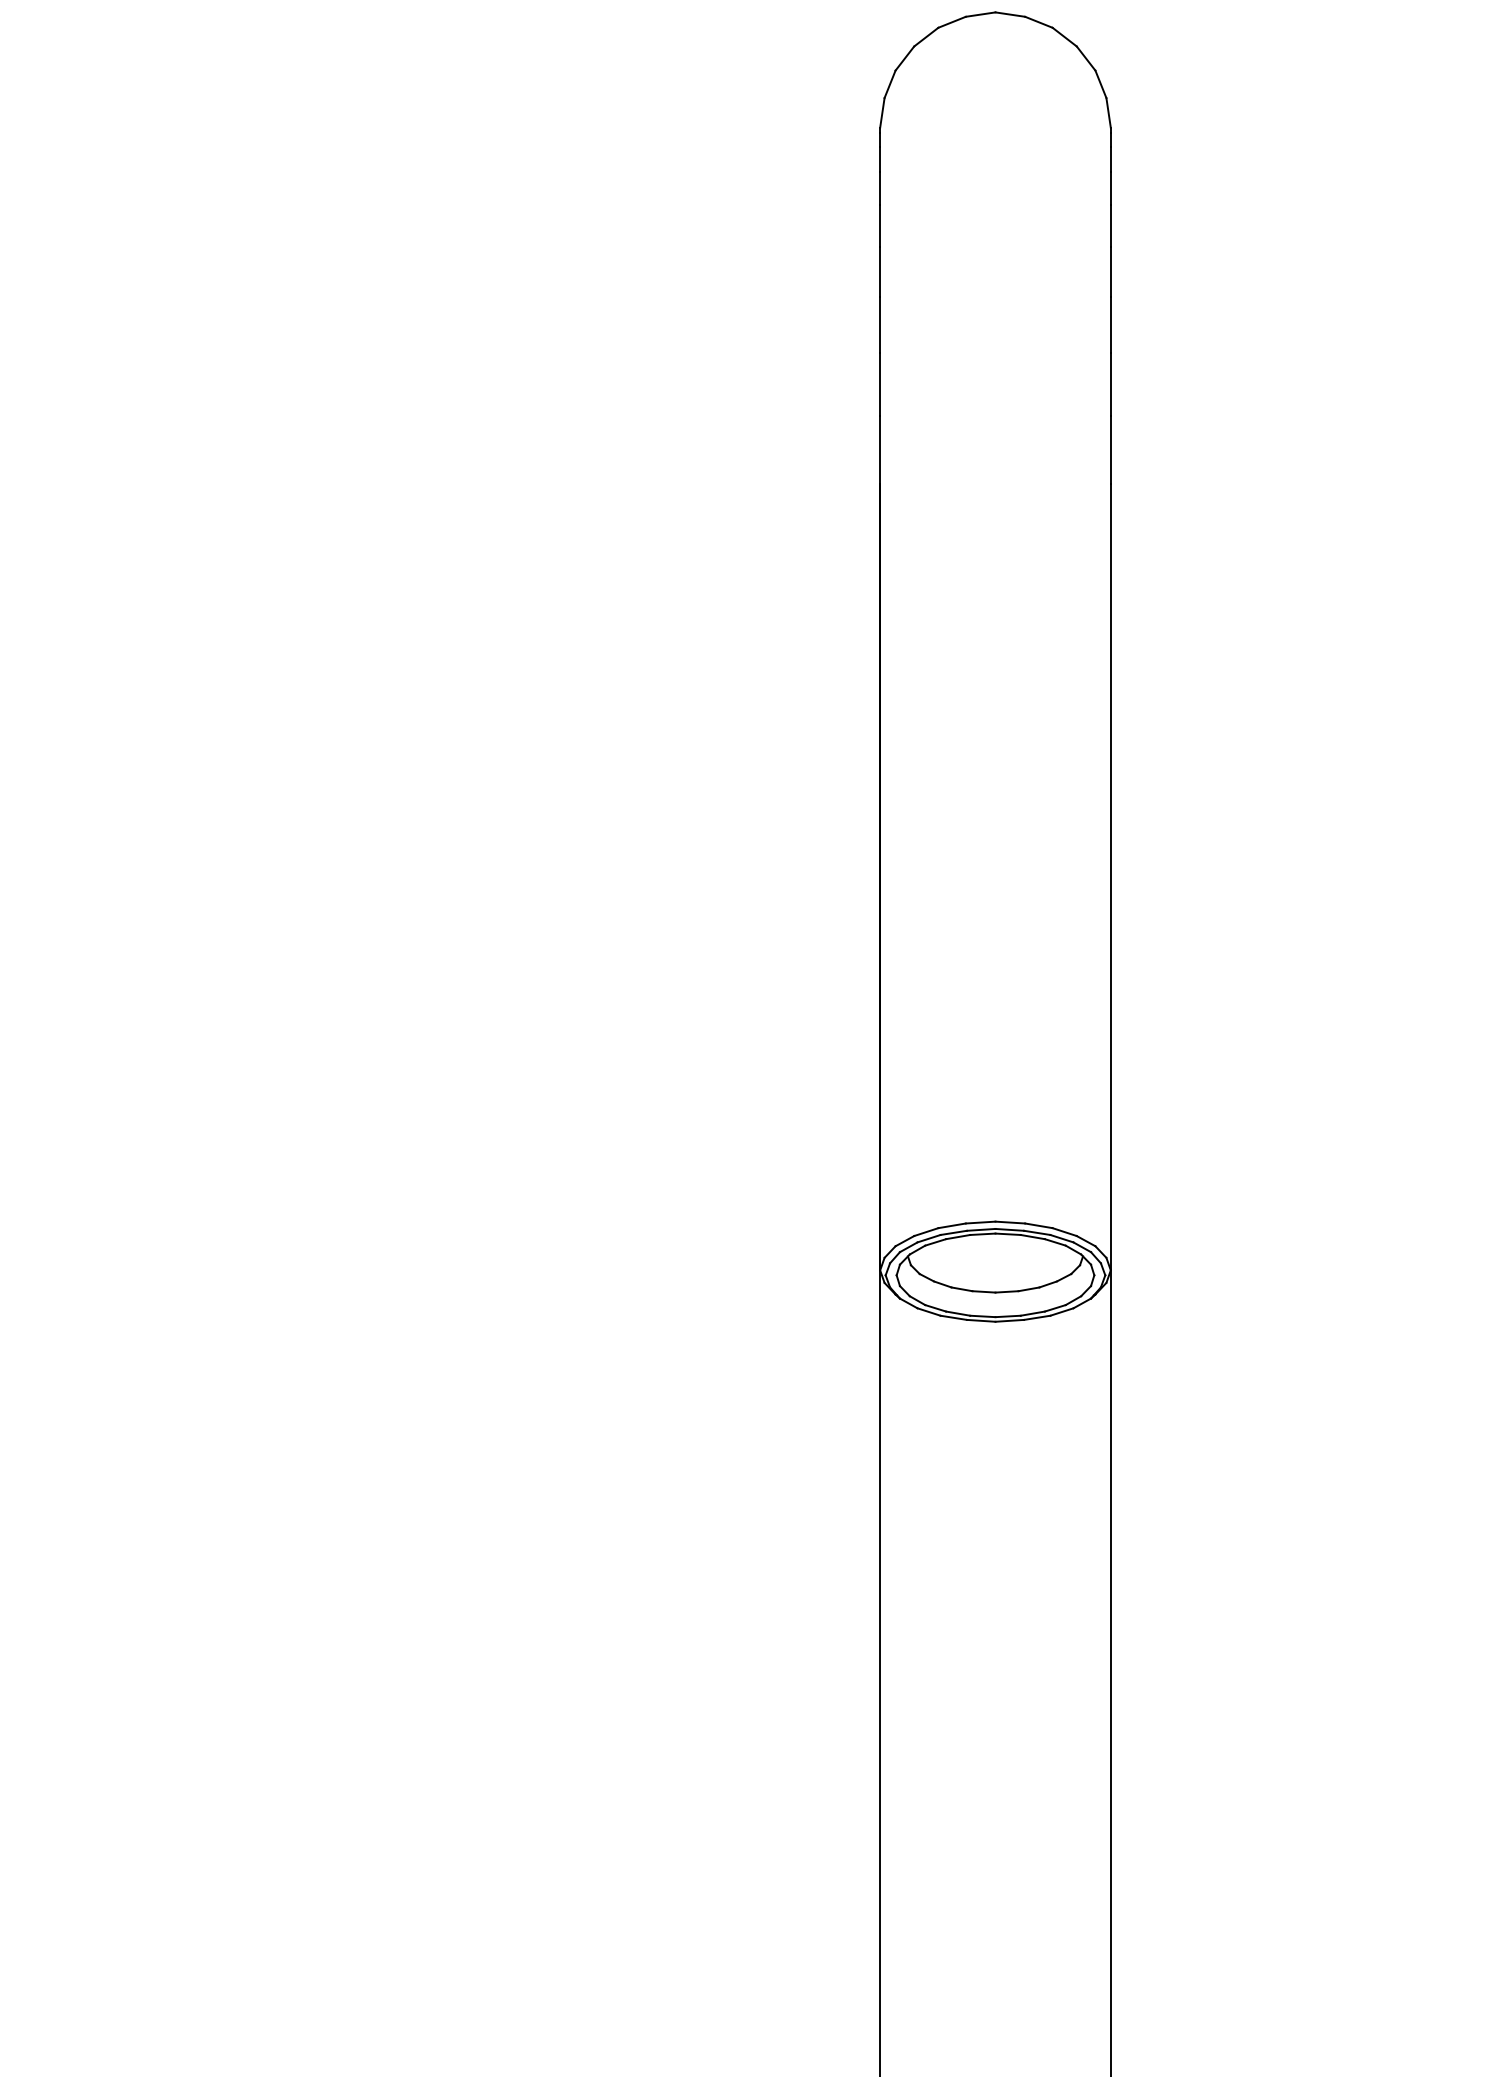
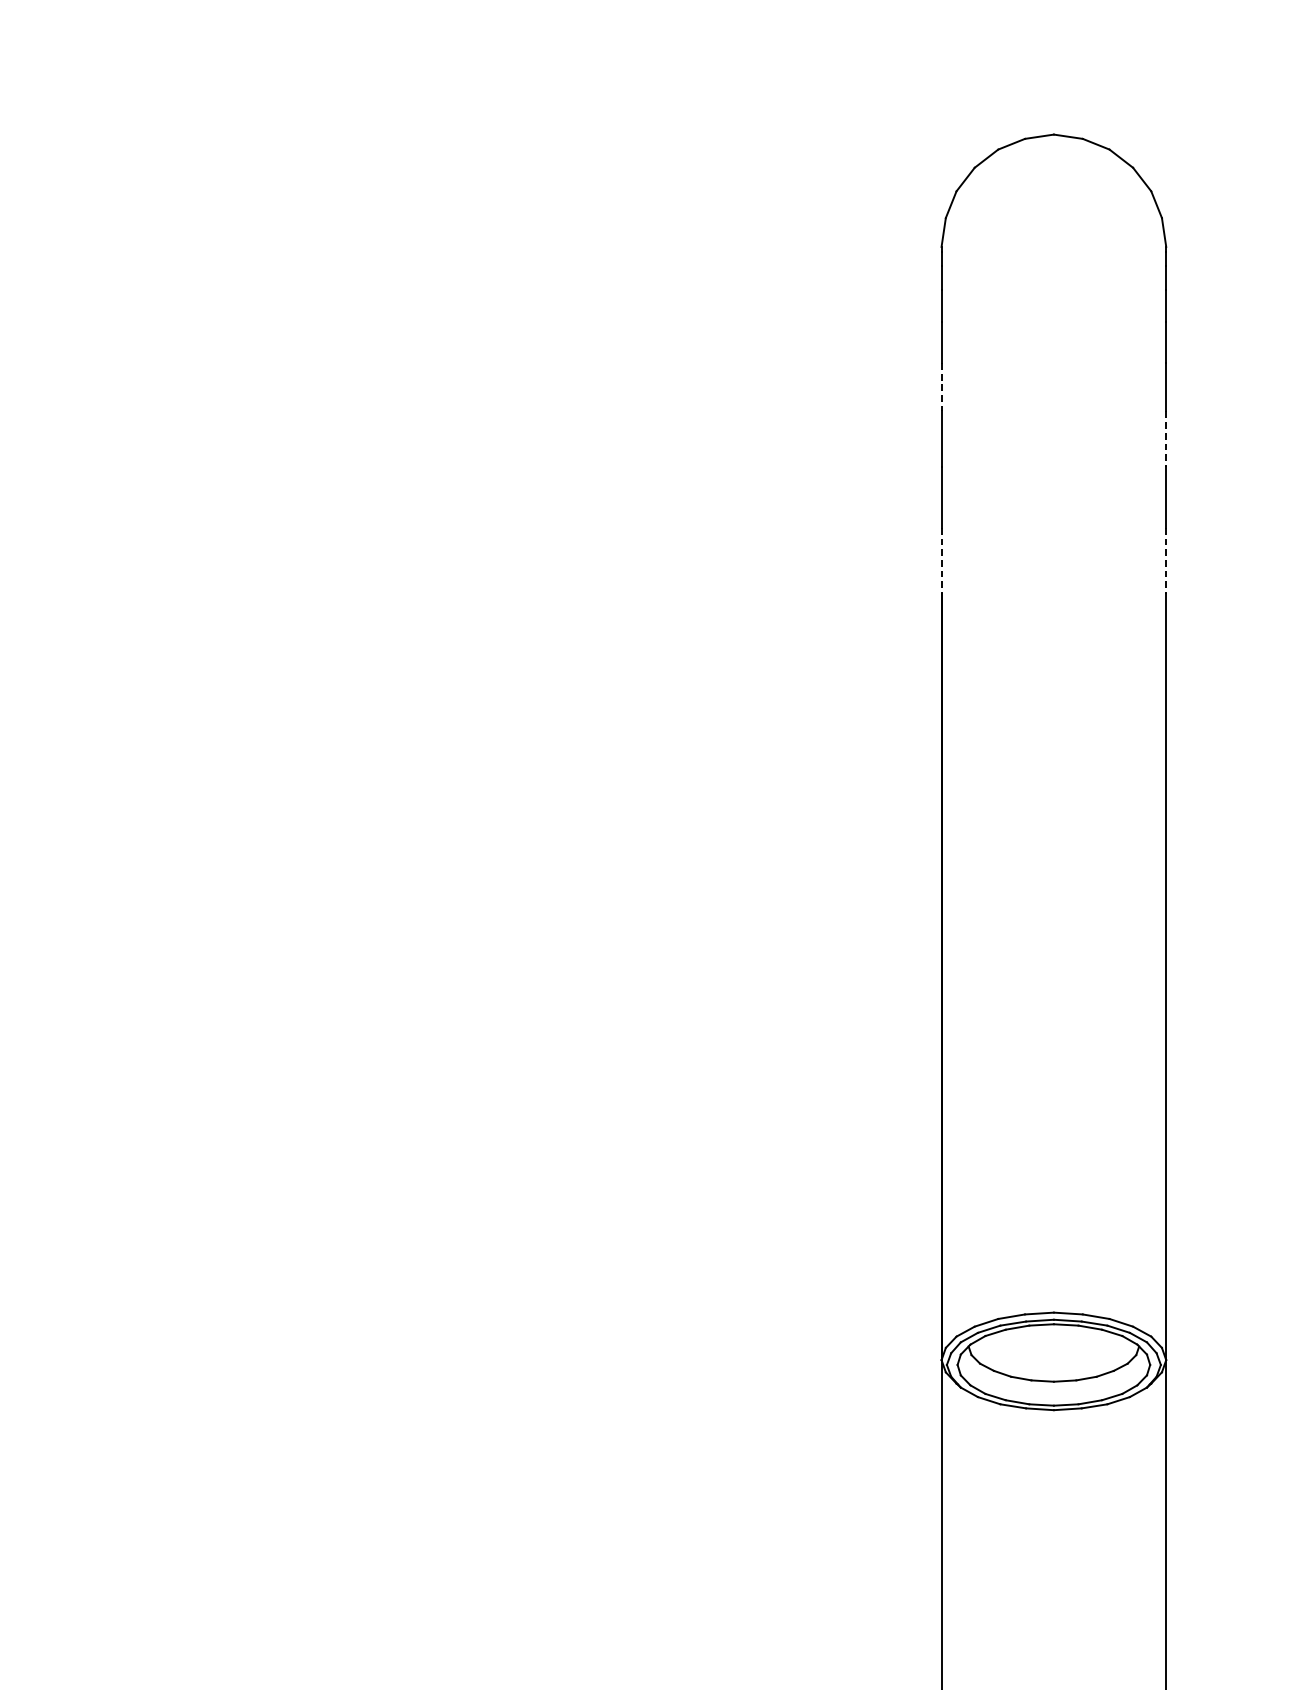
line: (880, 271) -> (941, 387), solid -> dashed
line: (1110, 325) -> (1165, 439), solid -> dashed
line: (880, 449) -> (941, 560), solid -> dashed
line: (1110, 449) -> (1165, 560), solid -> dashed

